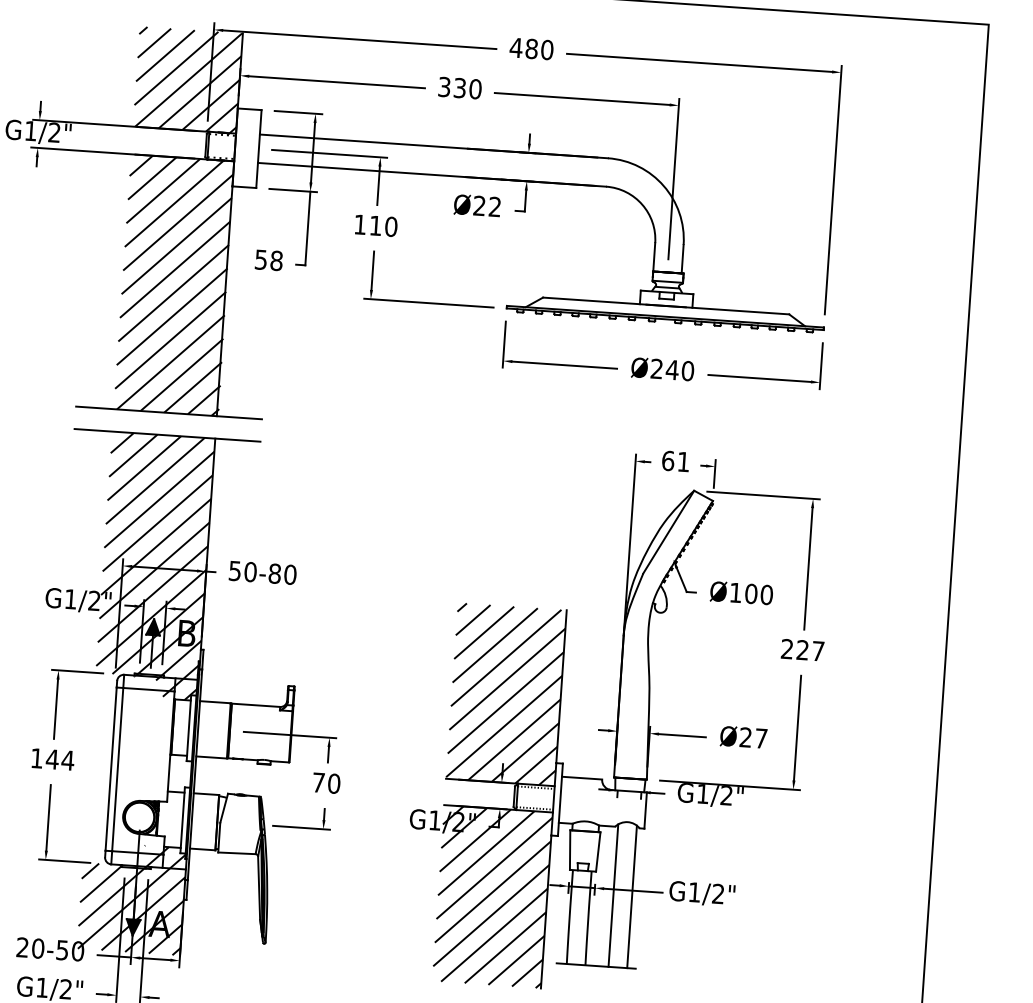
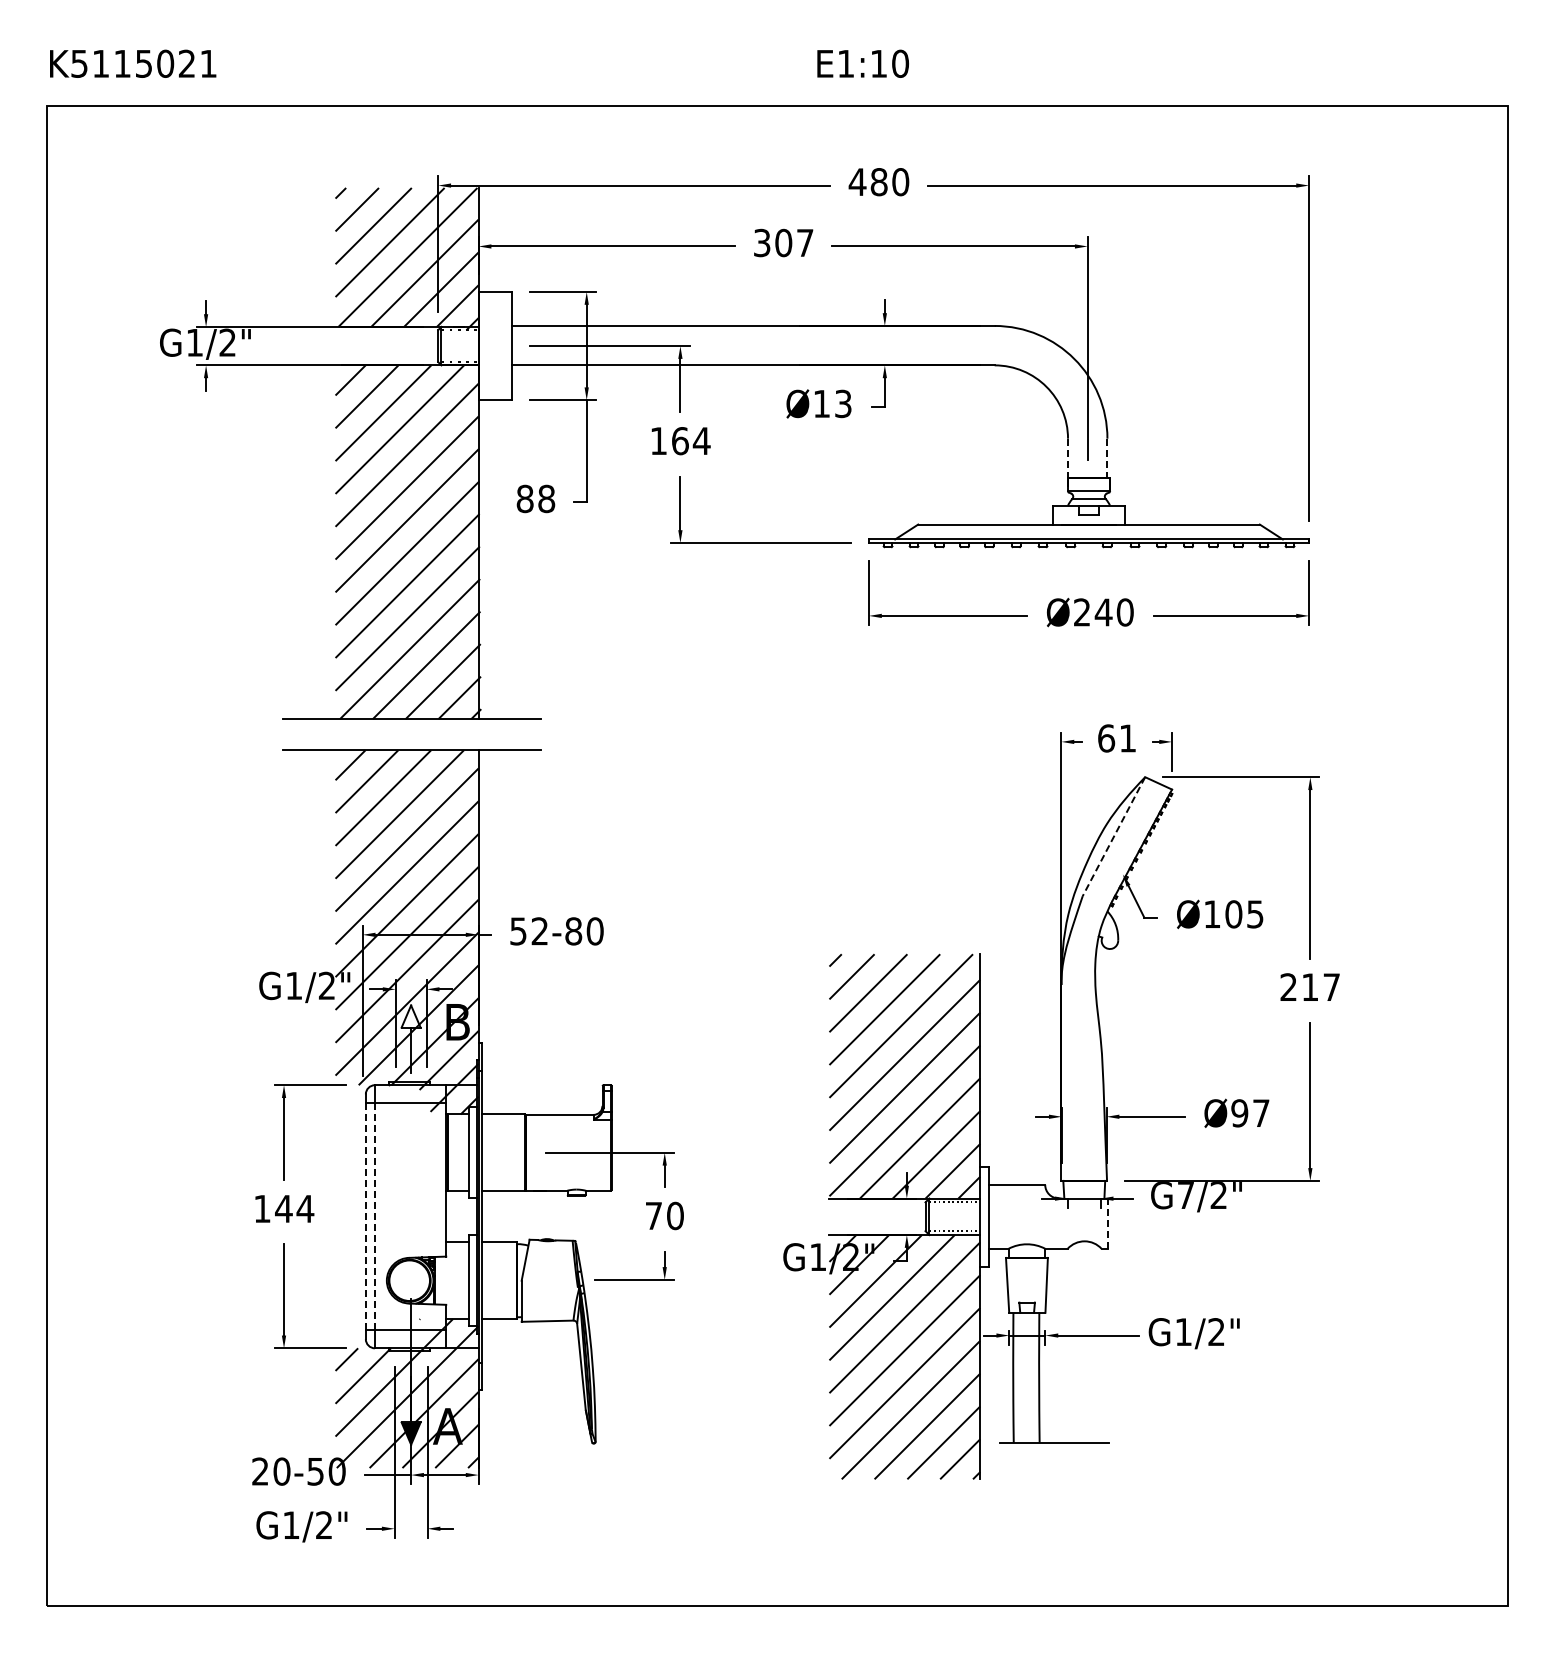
text: (467, 88) -> (794, 242), 330 -> 307
text: (487, 206) -> (832, 403), Ø22 -> Ø13
text: (383, 226) -> (691, 441), 110 -> 164
line: (654, 257) -> (1068, 458), solid -> dashed
text: (260, 259) -> (524, 498), 58 -> 88
line: (682, 259) -> (1107, 458), solid -> dashed
line: (668, 532) -> (1113, 837), solid -> dashed
text: (250, 572) -> (539, 931), 50-80 -> 52-80
text: (766, 595) -> (1255, 914), Ø100 -> Ø105
fill: (153, 627) -> (410, 1016), removed
text: (802, 649) -> (1309, 986), 227 -> 217
text: (745, 737) -> (1239, 1113), Ø27 -> Ø97
line: (110, 768) -> (365, 1216), solid -> dashed
line: (117, 770) -> (374, 1217), solid -> dashed
text: (702, 794) -> (1185, 1195), G1/2" -> G7/2"
line: (645, 810) -> (1108, 1223), solid -> dashed
line: (613, 895) -> (1071, 1344), removed
line: (631, 897) -> (1097, 1344), removed

